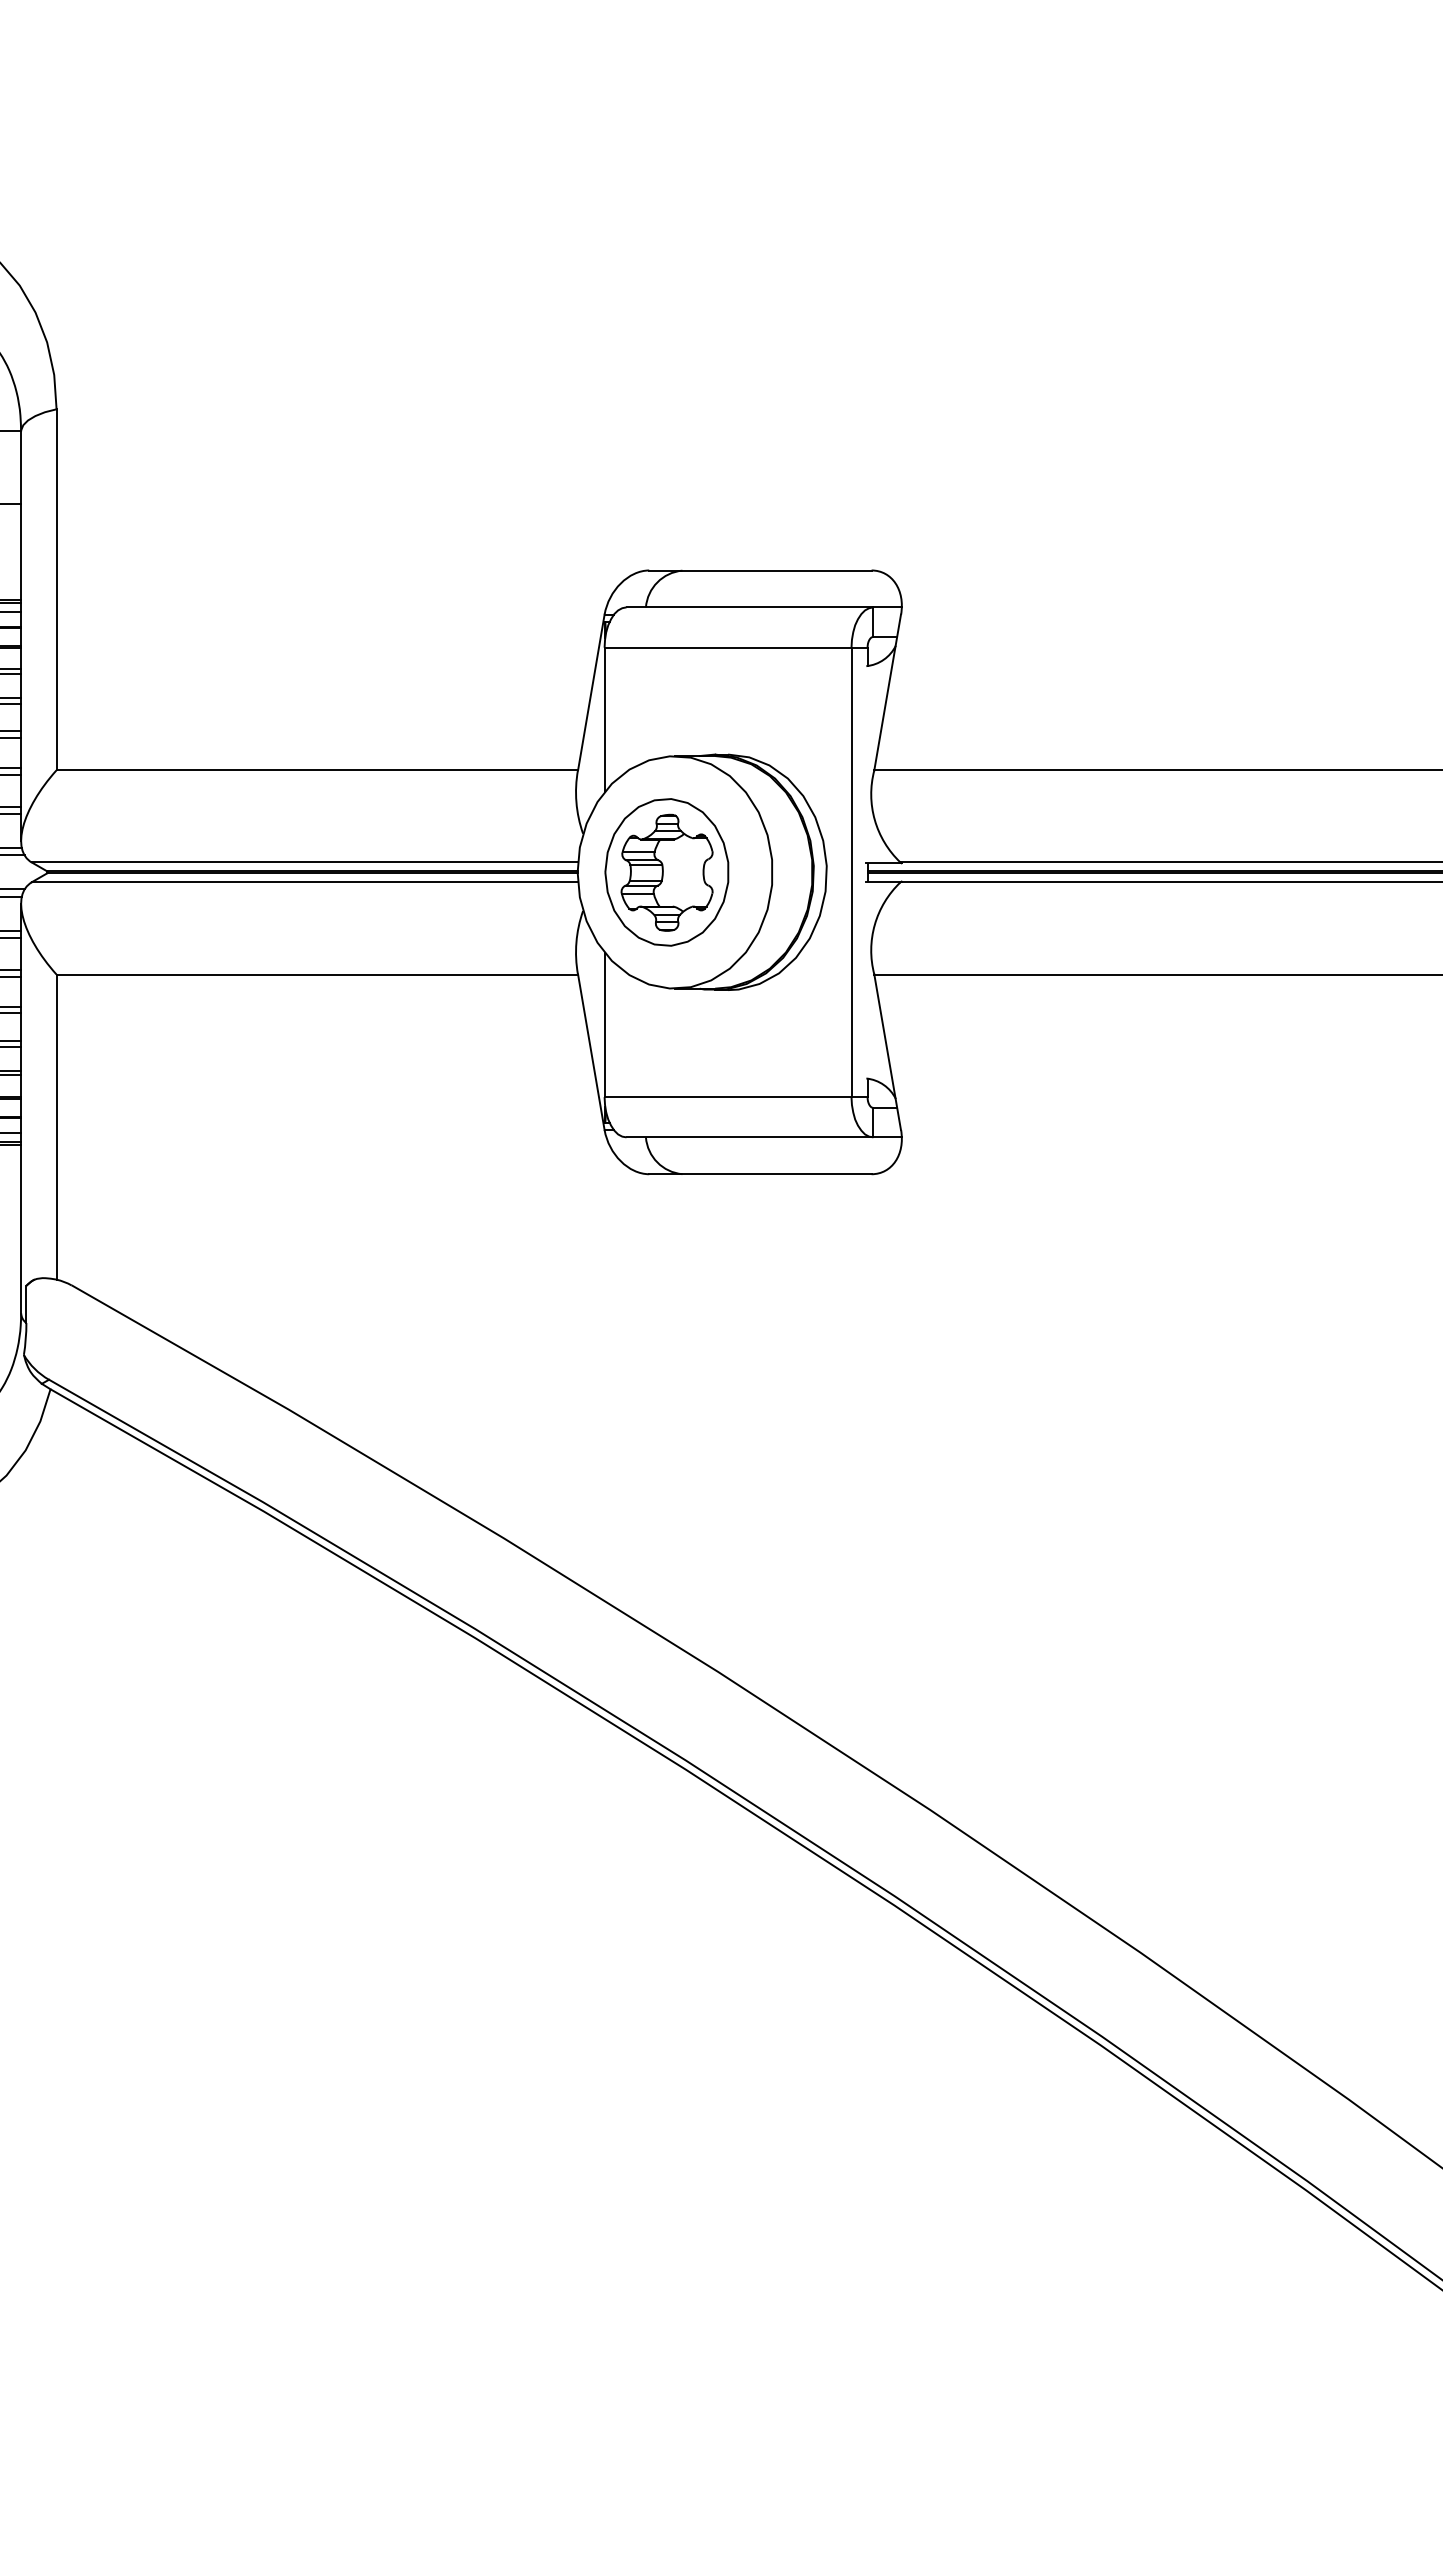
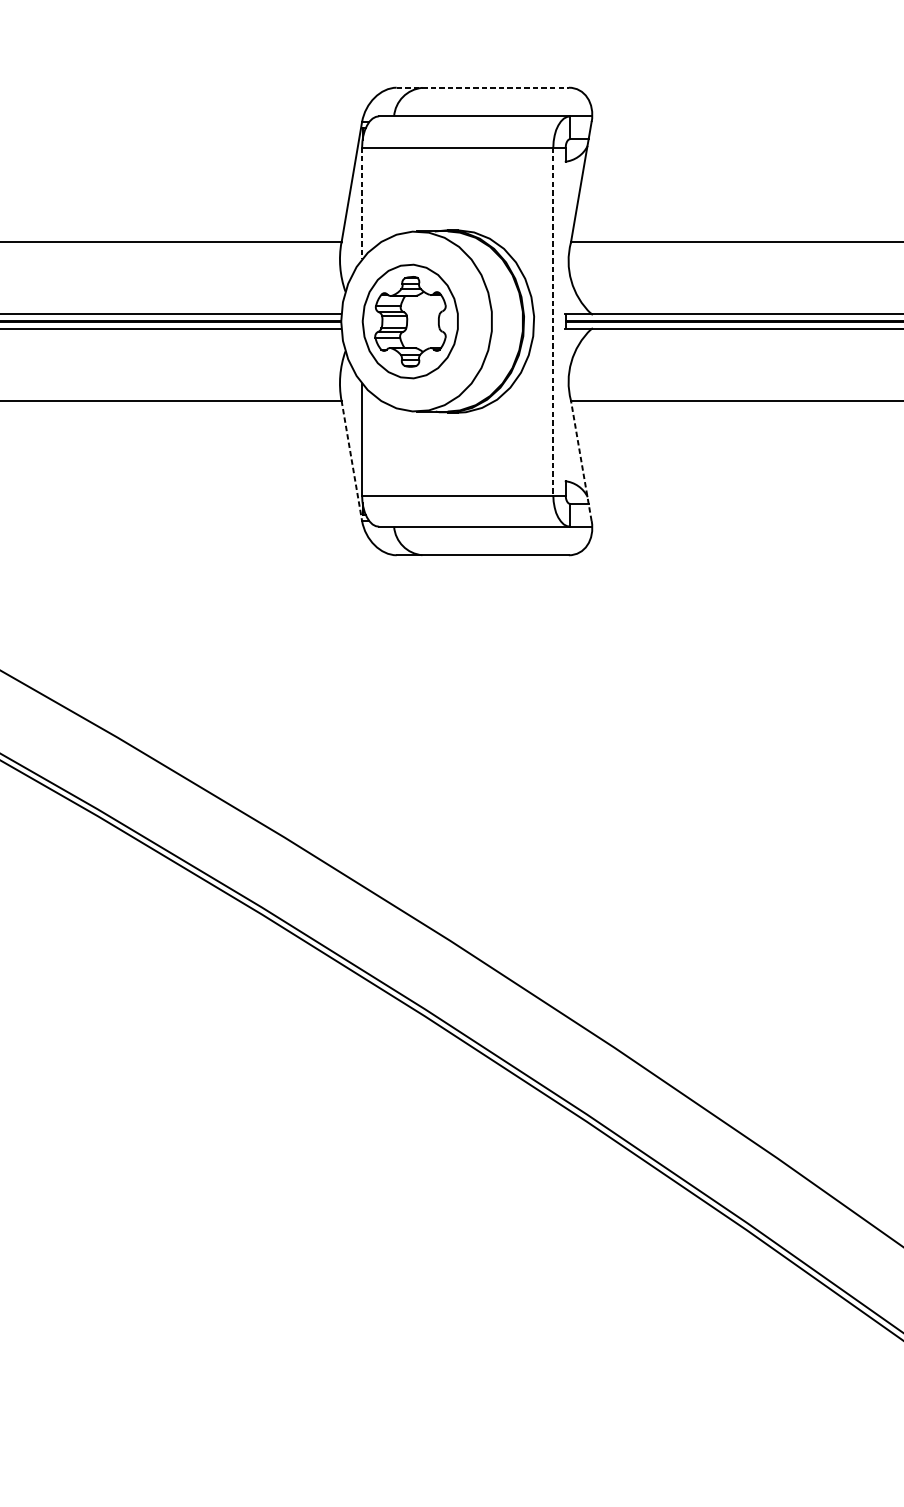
line: (760, 570) -> (482, 87), solid -> dashed
line: (604, 720) -> (362, 203), solid -> dashed
line: (851, 872) -> (553, 321), solid -> dashed
line: (591, 1052) -> (351, 461), solid -> dashed
line: (887, 1052) -> (581, 461), solid -> dashed

